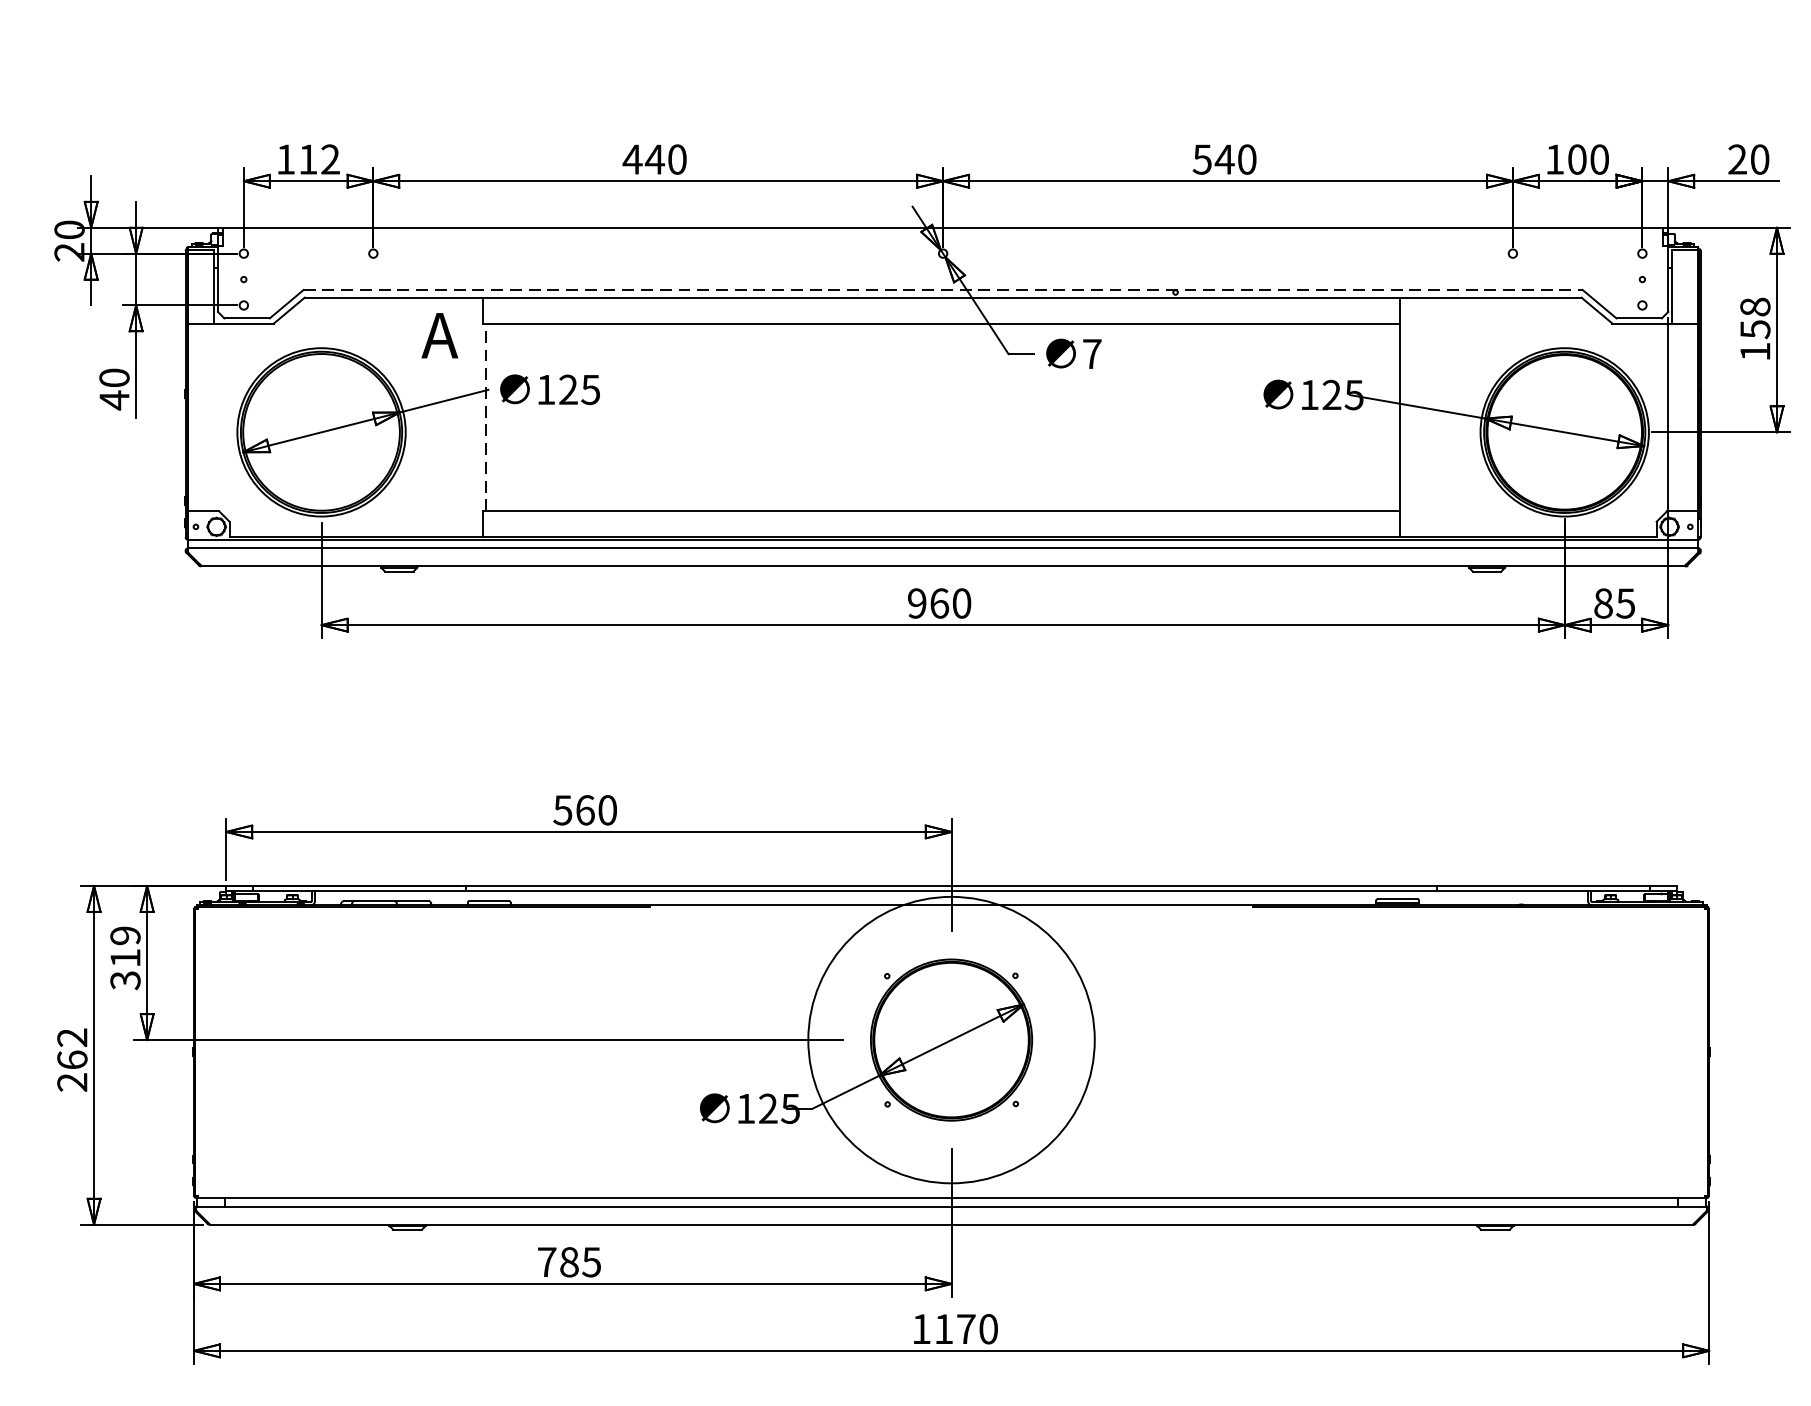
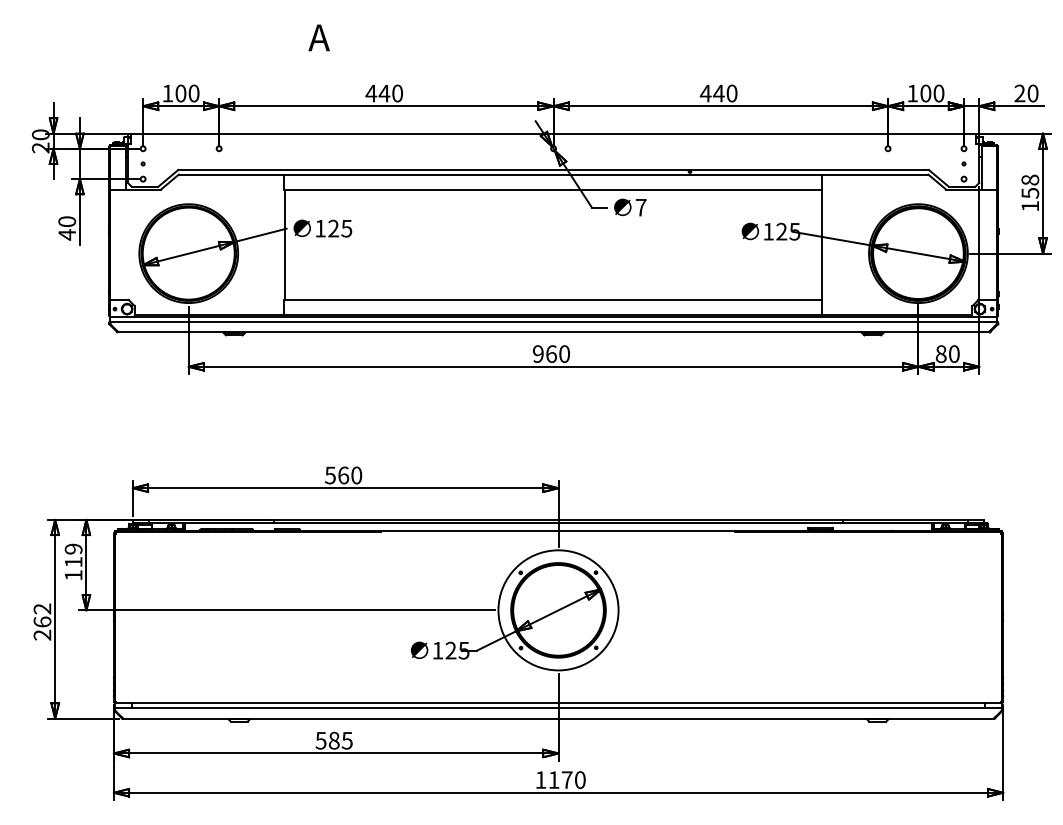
text: (319, 159) -> (187, 93), 112 -> 100
text: (1201, 159) -> (705, 93), 540 -> 440
line: (944, 290) -> (554, 170), dashed -> solid
text: (438, 335) -> (318, 37), moved
line: (486, 416) -> (285, 244), dashed -> solid
text: (1624, 602) -> (953, 353), 85 -> 80
text: (125, 980) -> (73, 575), 319 -> 119
circle: (951, 1040) -> (558, 610), size x0.71
text: (546, 1261) -> (320, 740), 785 -> 585

